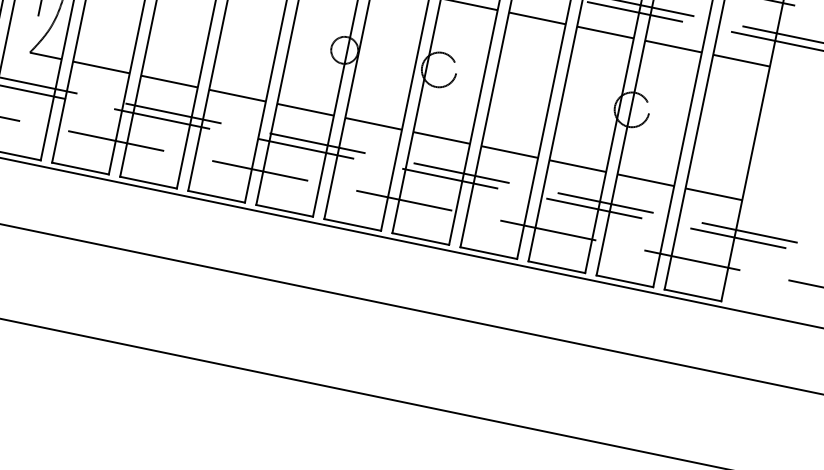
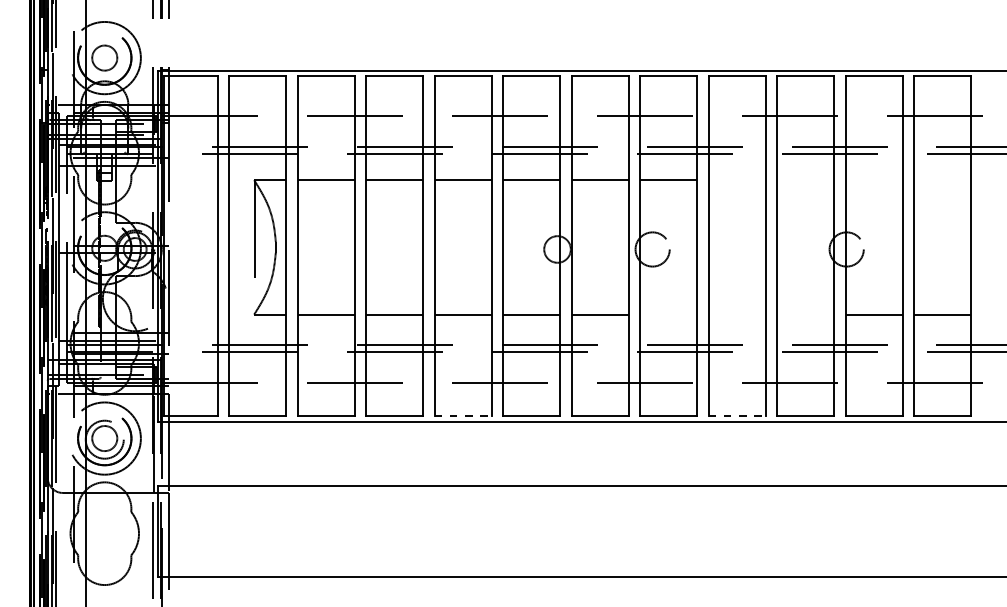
line: (536, 18) -> (736, 180), removed
line: (605, 32) -> (805, 180), removed
line: (672, 46) -> (873, 180), removed
line: (741, 61) -> (942, 180), removed
line: (441, 137) -> (668, 314), removed
line: (509, 151) -> (736, 314), removed
line: (577, 165) -> (805, 314), removed
line: (216, 196) -> (463, 416), solid -> dashed
line: (489, 253) -> (737, 416), solid -> dashed

